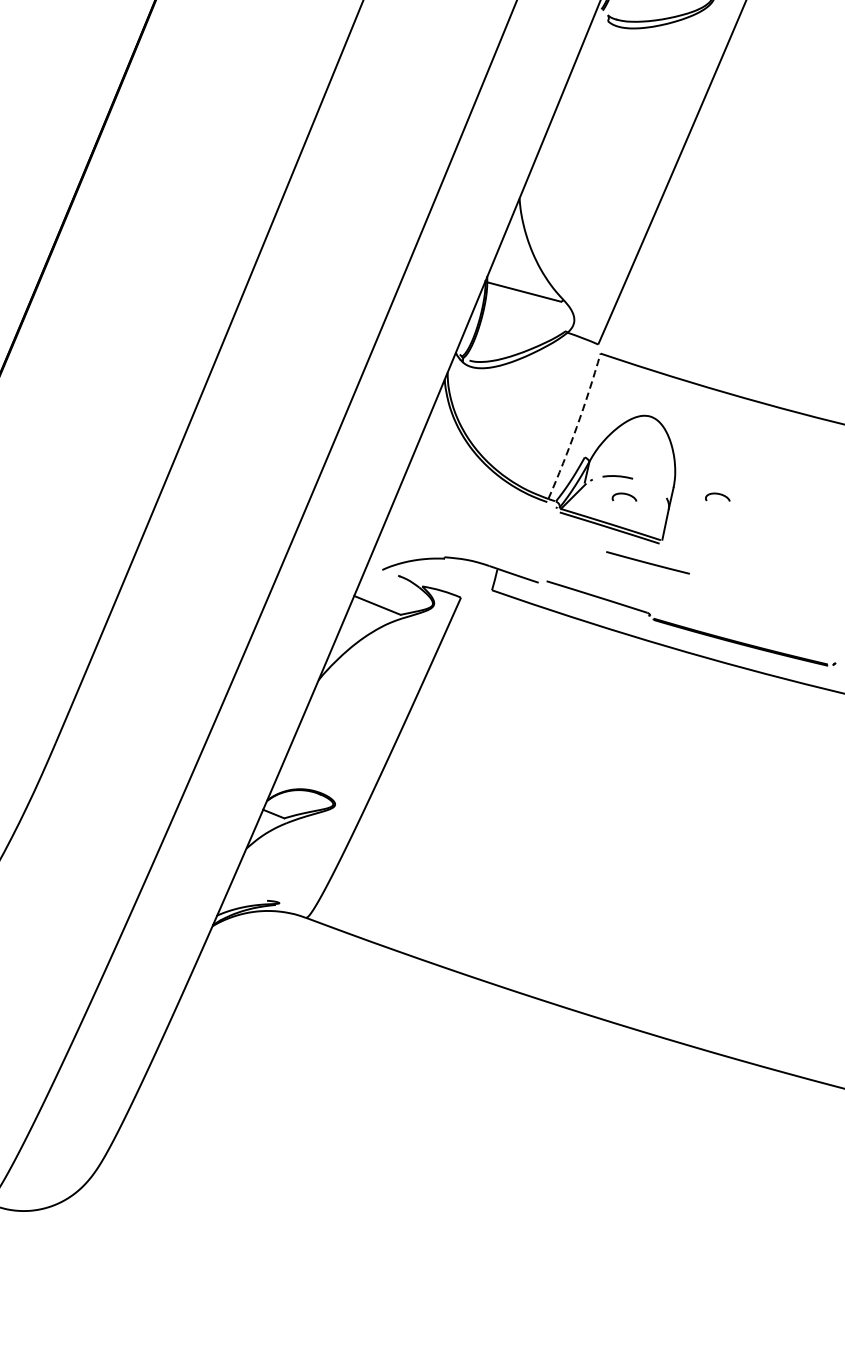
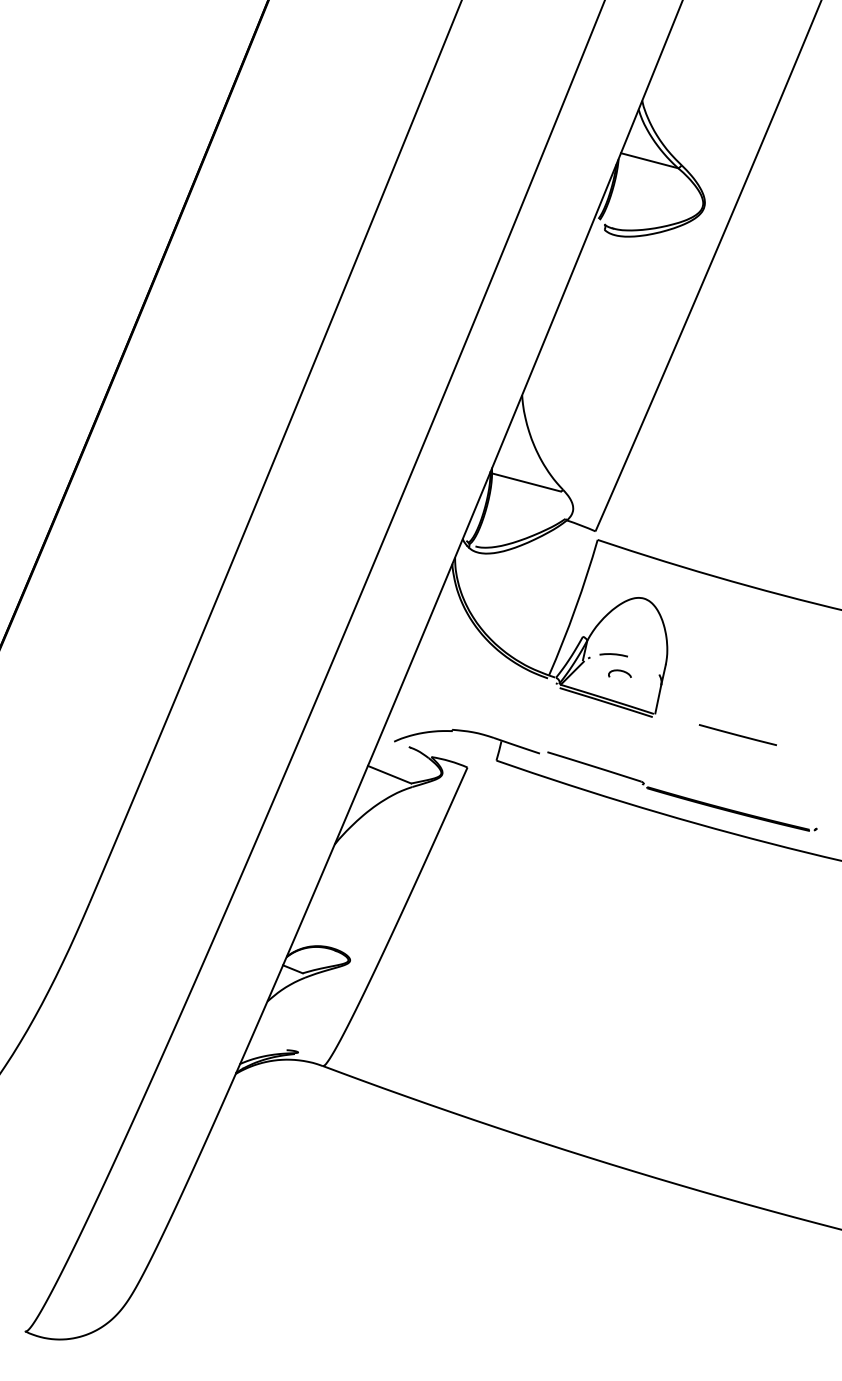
arc: (576, 427) -> (575, 608), dashed -> solid
curve: (717, 494) -> (706, 671), removed
line: (647, 562) -> (737, 734), moved

